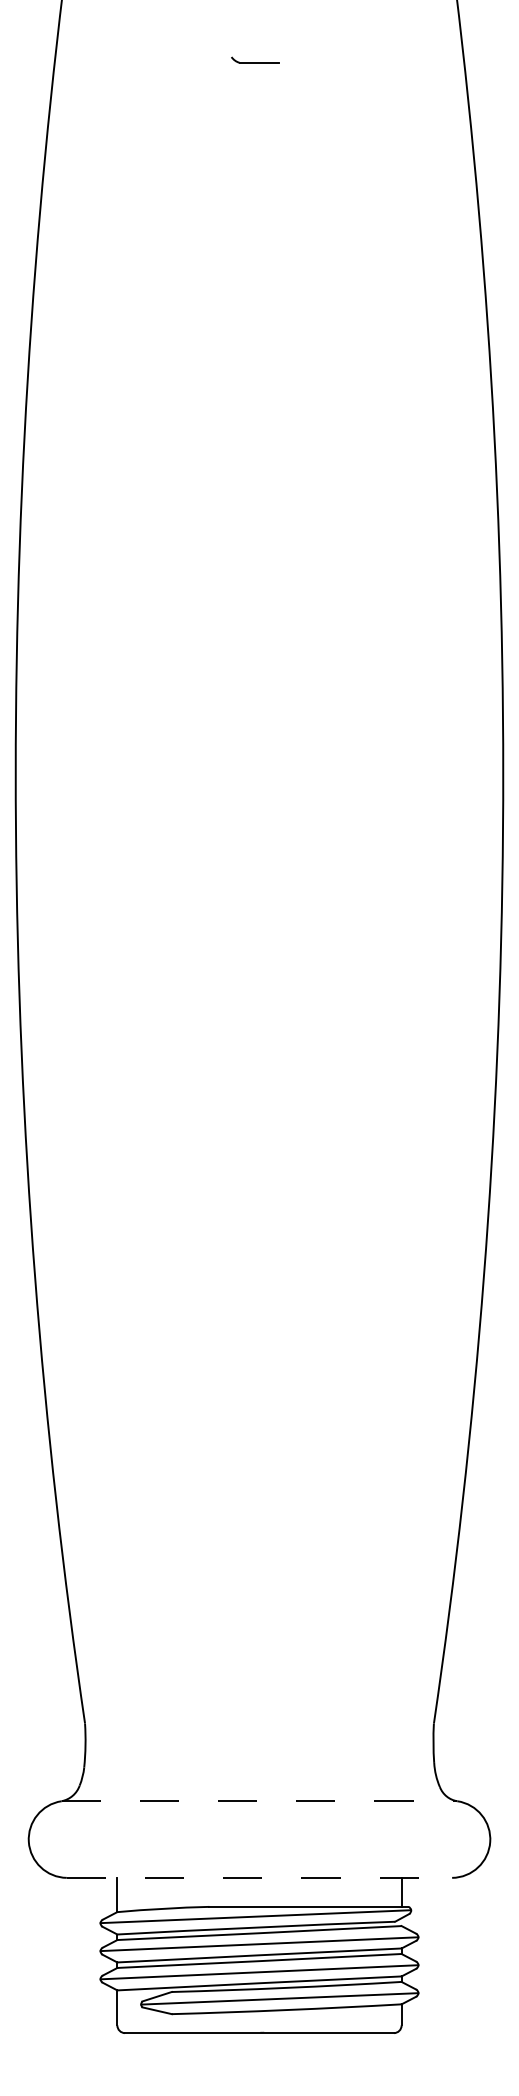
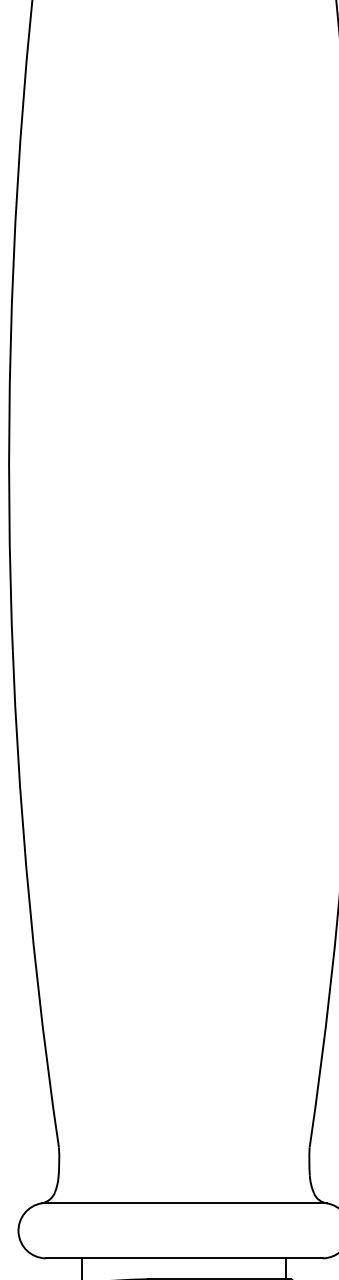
line: (259, 1801) -> (184, 1203), dashed -> solid
line: (259, 1877) -> (184, 1258), dashed -> solid

